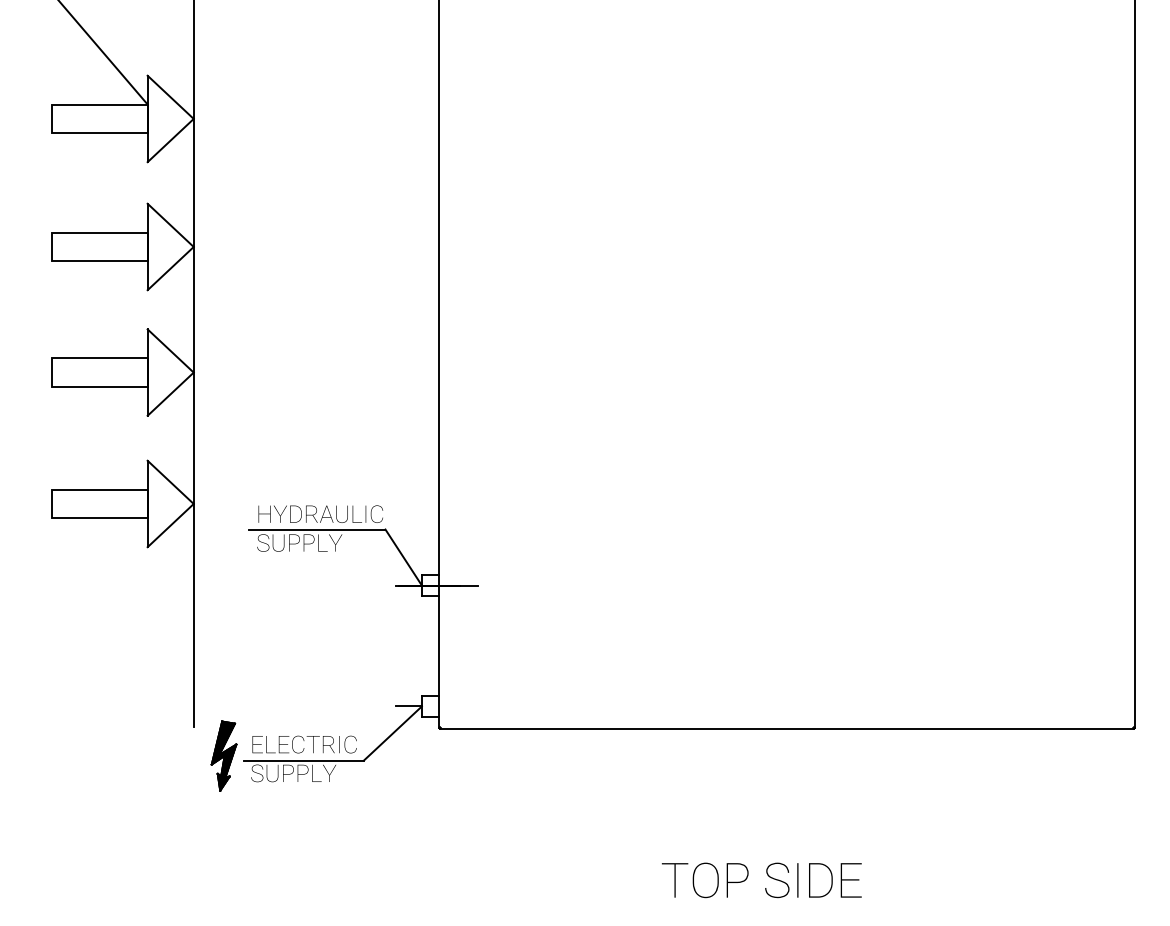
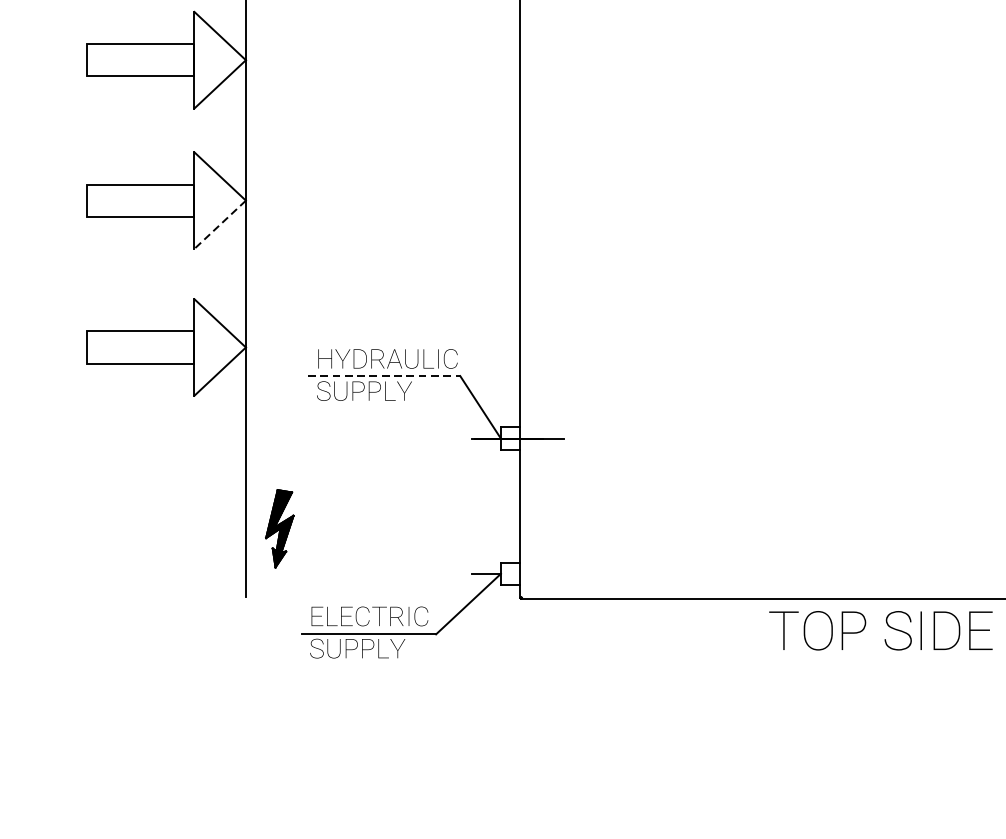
line: (170, 394) -> (219, 225), solid -> dashed
line: (317, 529) -> (384, 376), solid -> dashed
part: (223, 755) -> (279, 528), moved
text: (761, 880) -> (880, 630), moved

